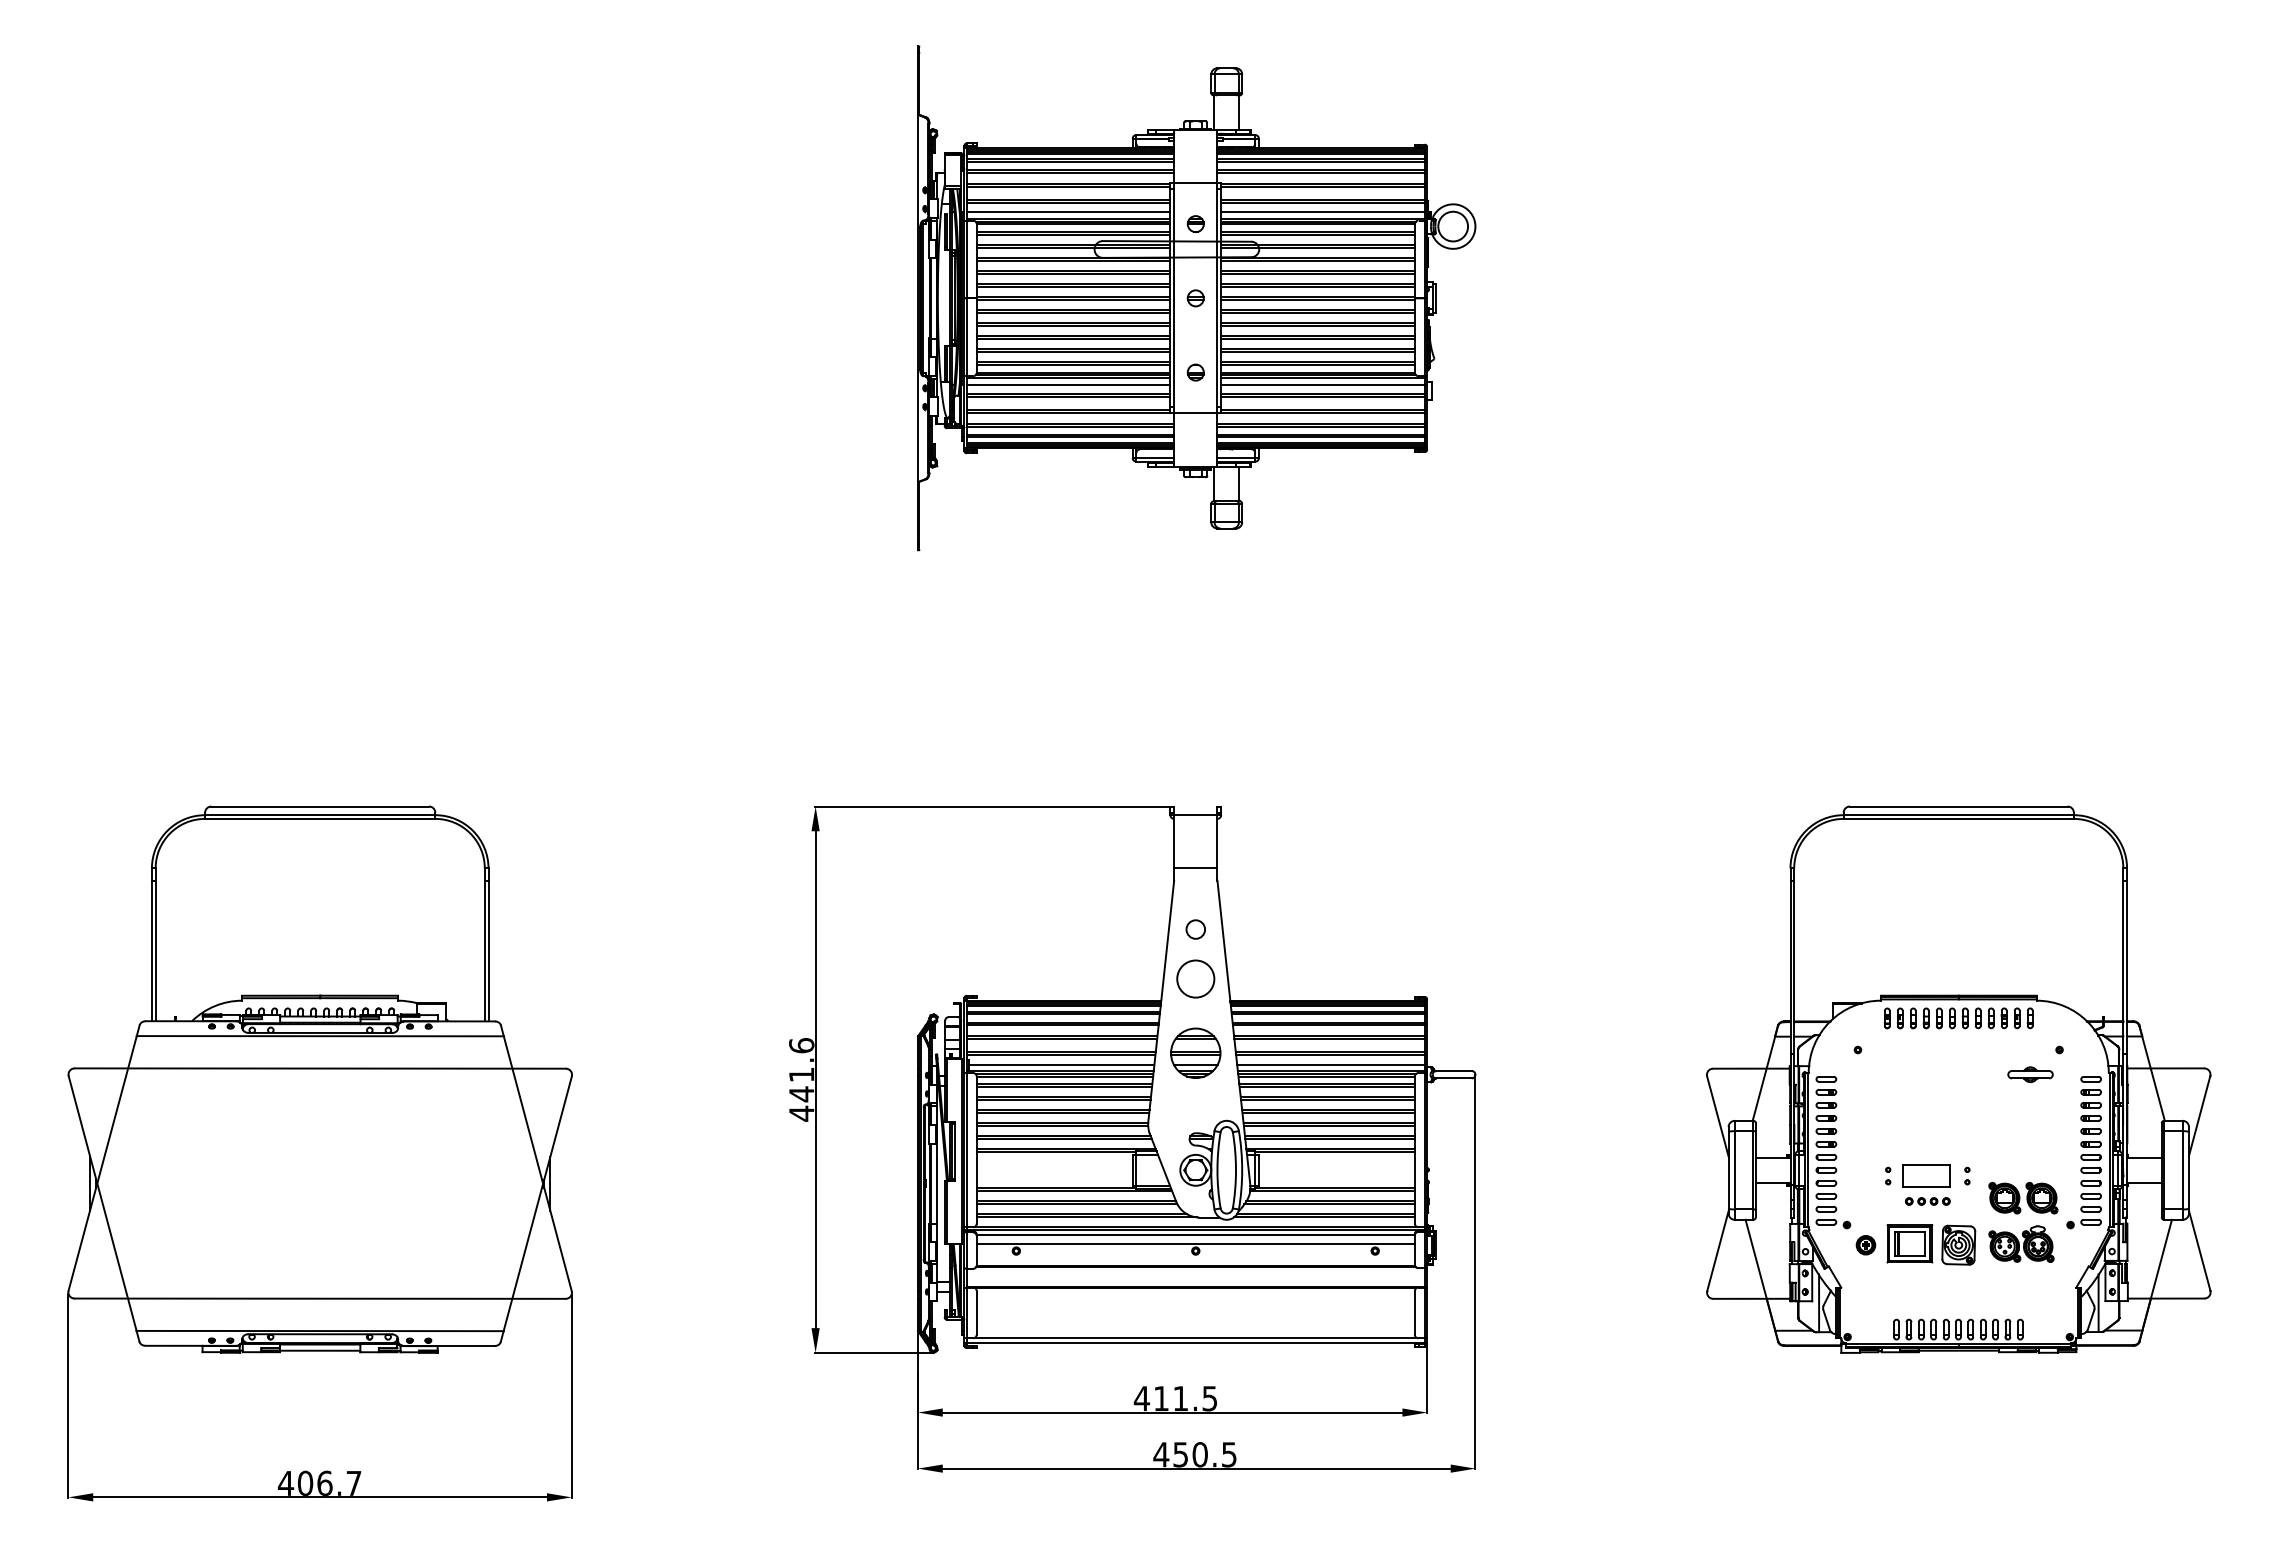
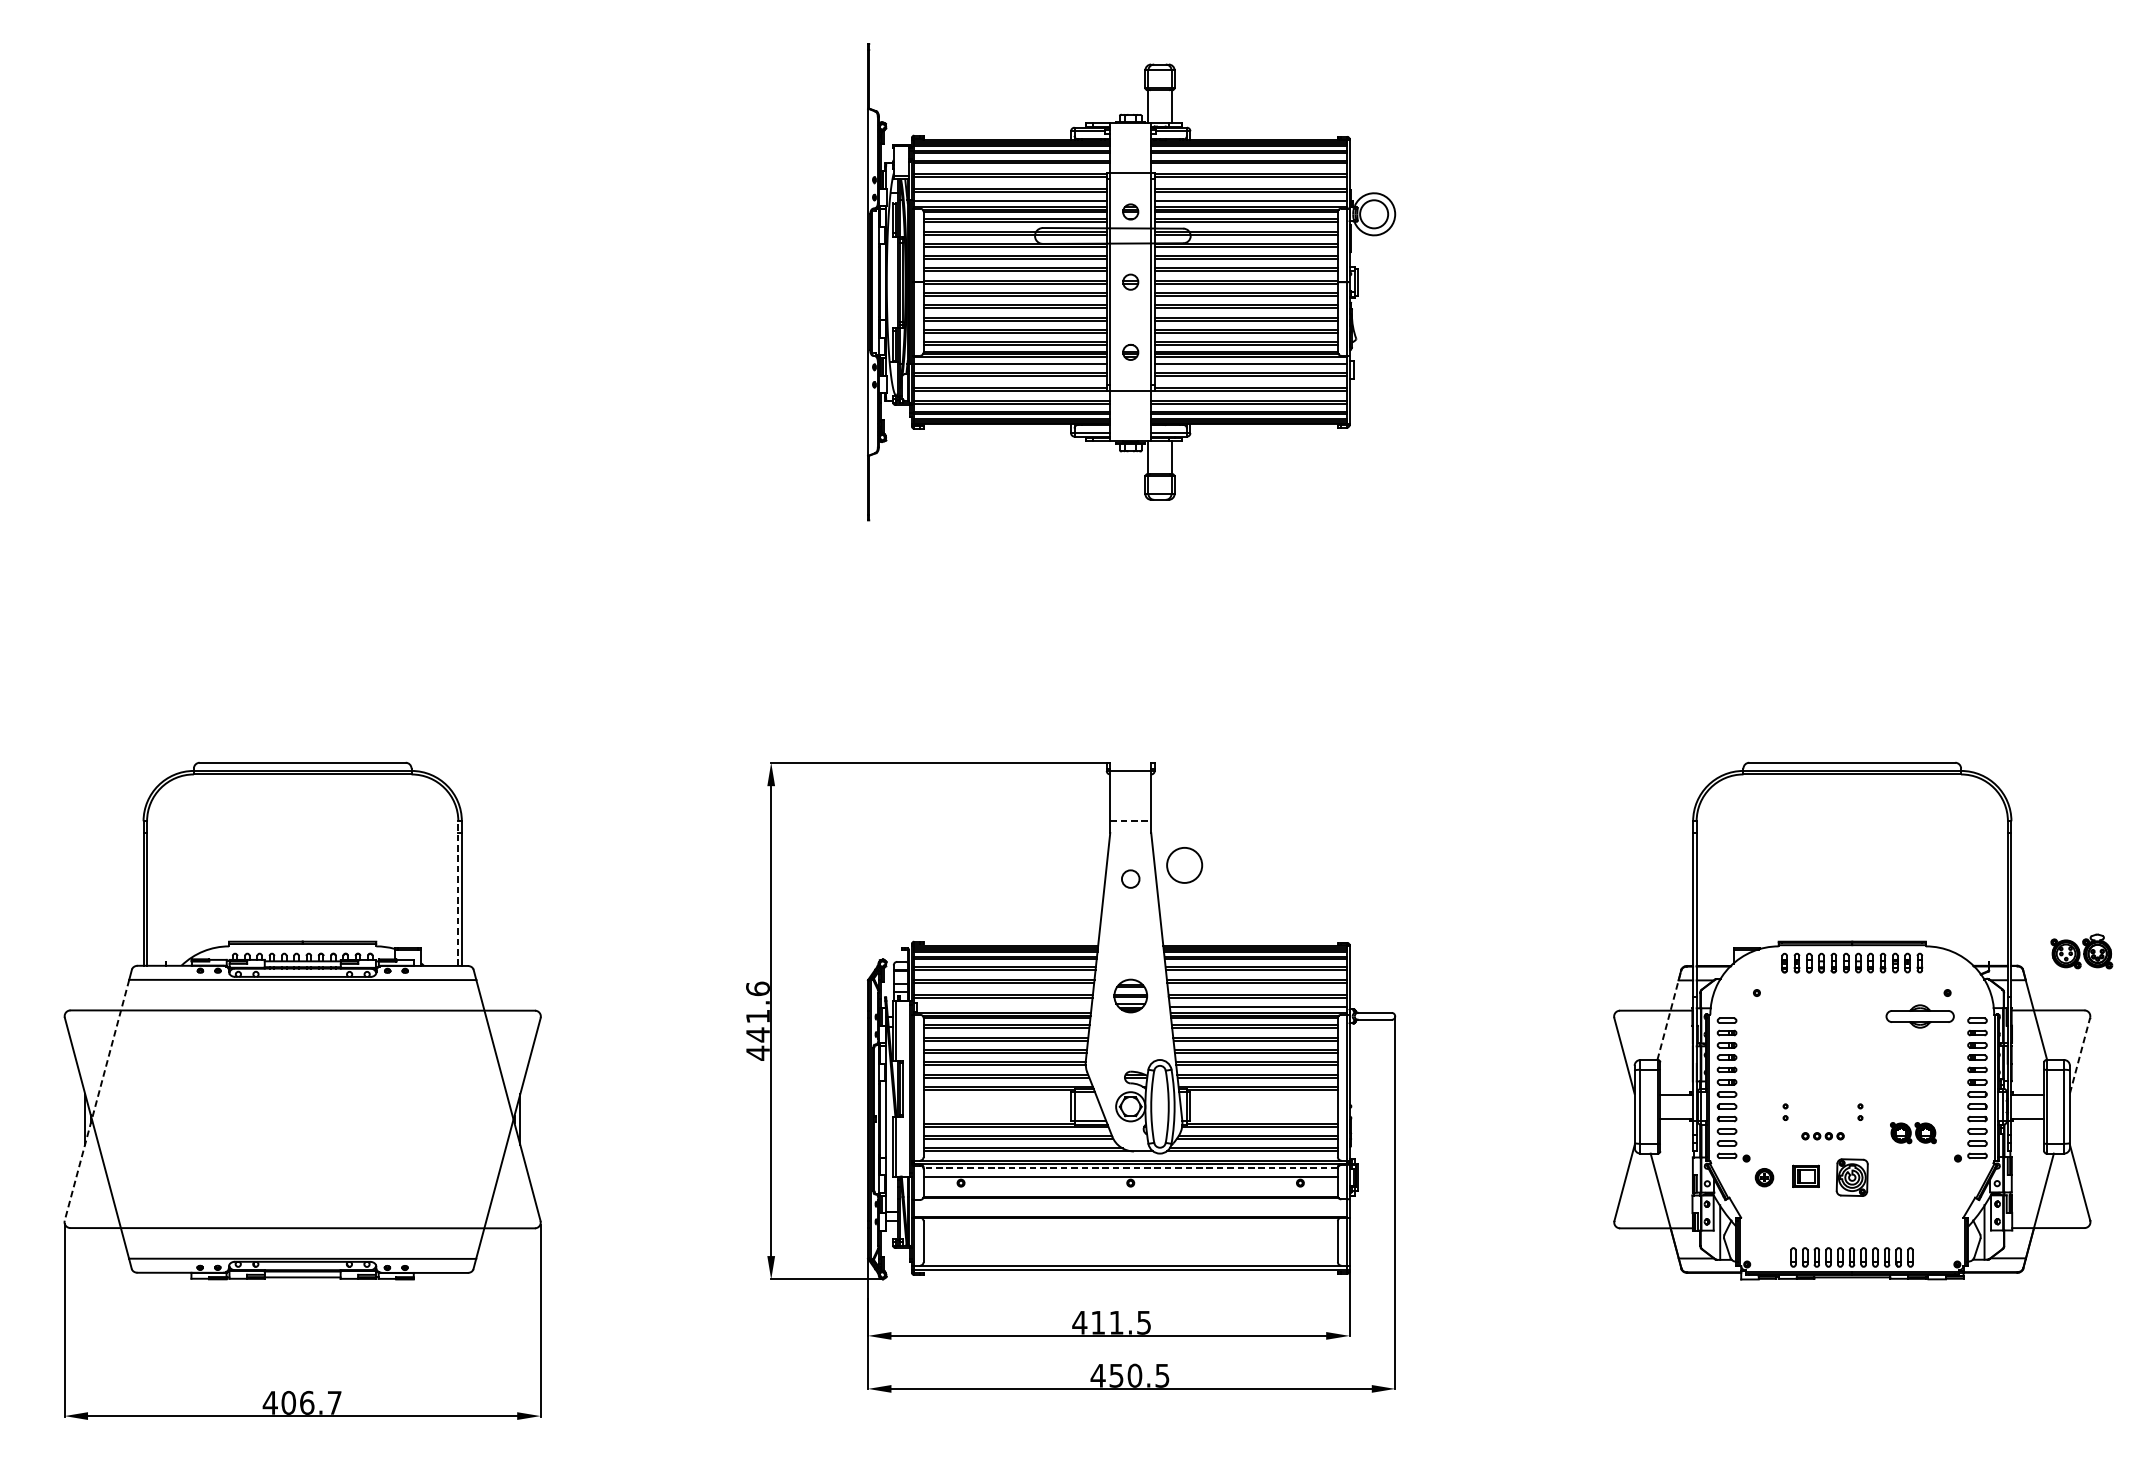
line: (1195, 868) -> (1130, 821), solid -> dashed
line: (484, 944) -> (458, 893), solid -> dashed
circle: (1195, 978) -> (1184, 864), moved
part: (1195, 1052) -> (1130, 995), size x0.7
line: (1061, 1064) -> (1003, 1006), removed
line: (1765, 1072) -> (1669, 1014), solid -> dashed
part: (2030, 1074) -> (1920, 1016), size x1.6
line: (2199, 1115) -> (2079, 1054), solid -> dashed
line: (102, 1163) -> (96, 1100), solid -> dashed
part: (1926, 1175) -> (1821, 1111), removed
part: (2023, 1197) -> (1913, 1132), size x0.7
line: (1195, 1234) -> (1130, 1167), solid -> dashed
part: (1909, 1243) -> (1805, 1176), size x0.6
part: (2021, 1243) -> (2081, 950), moved

